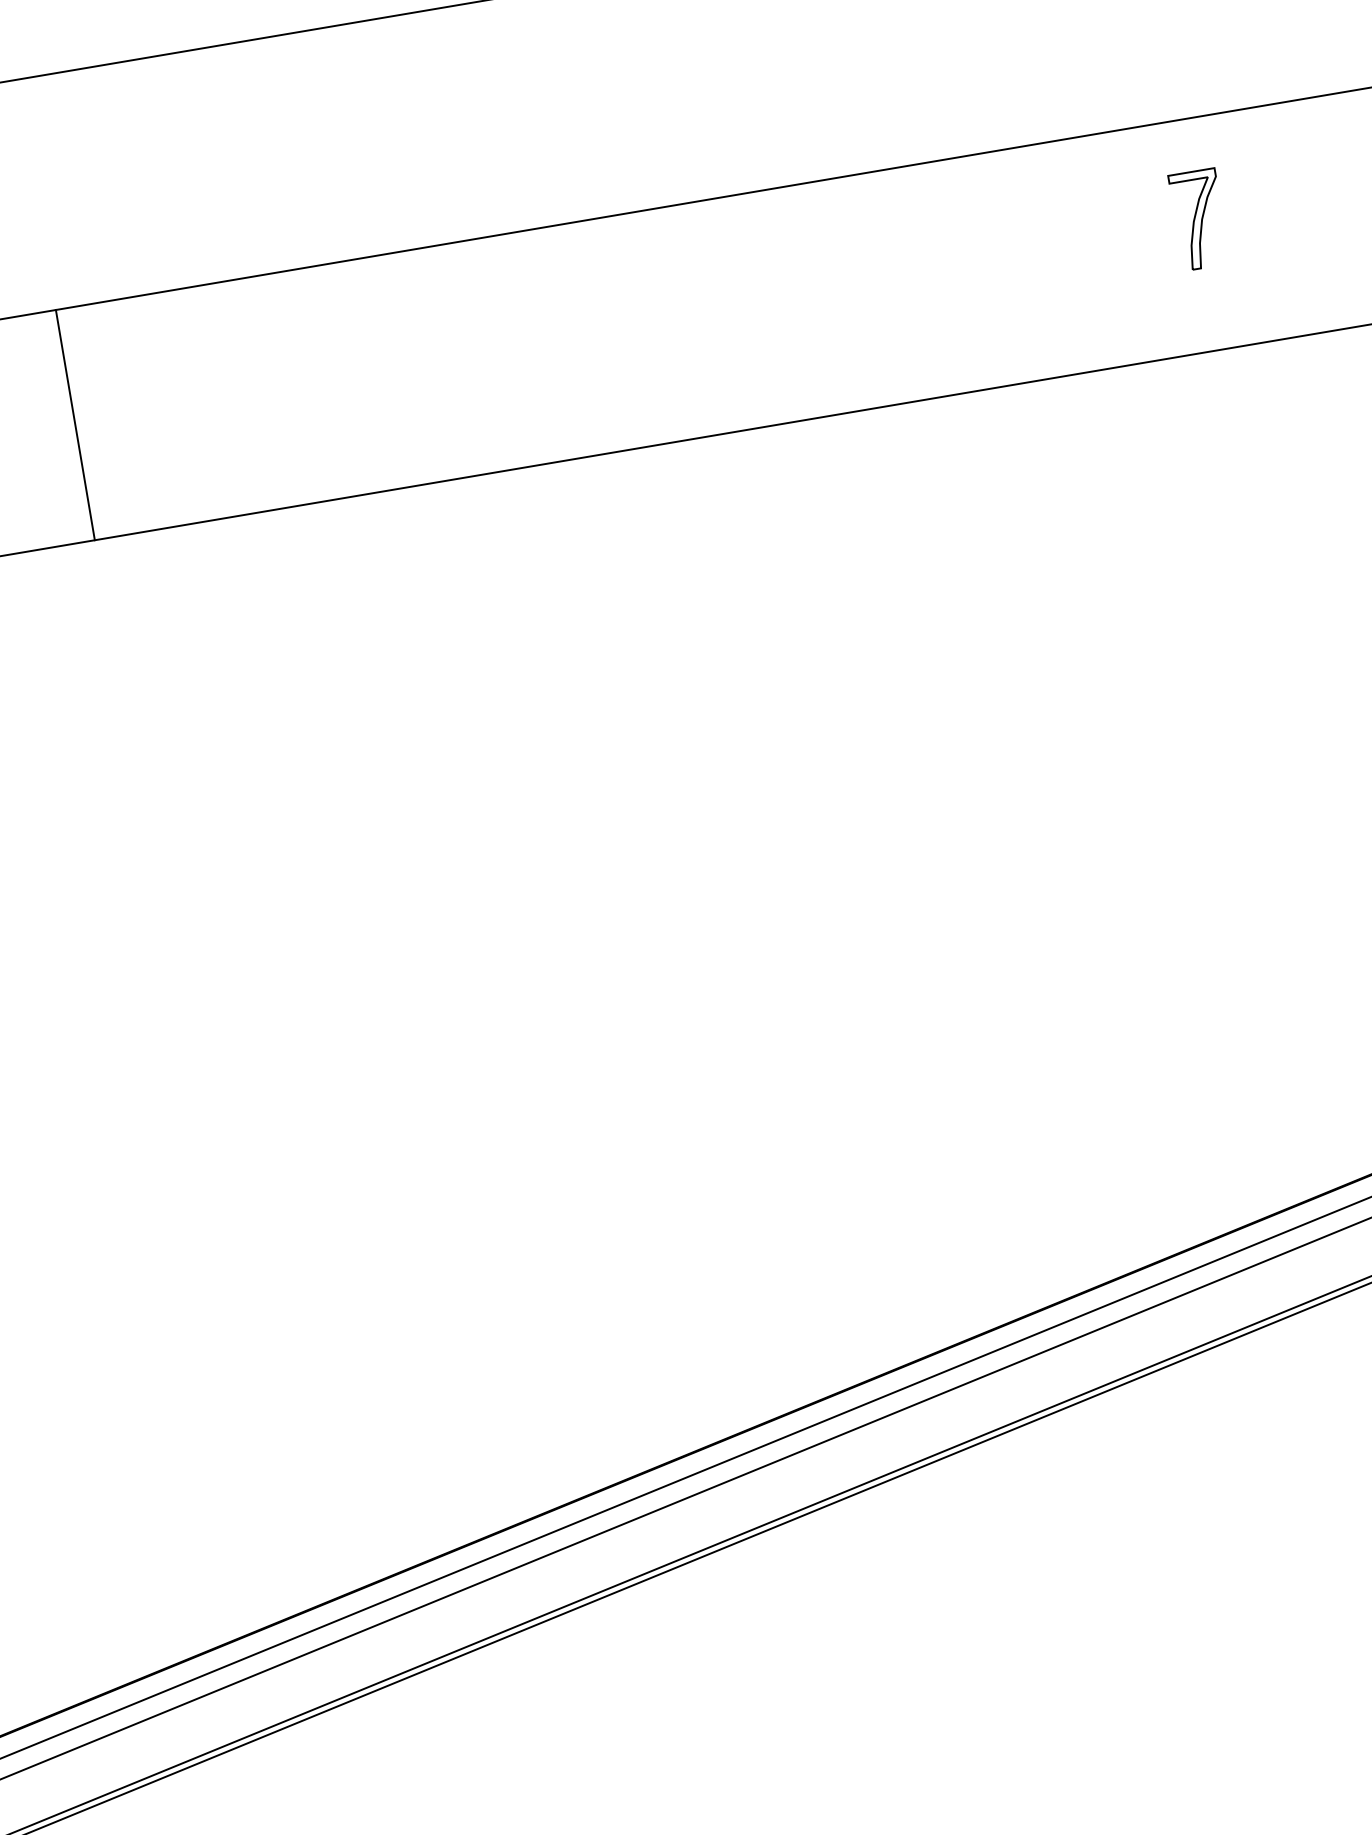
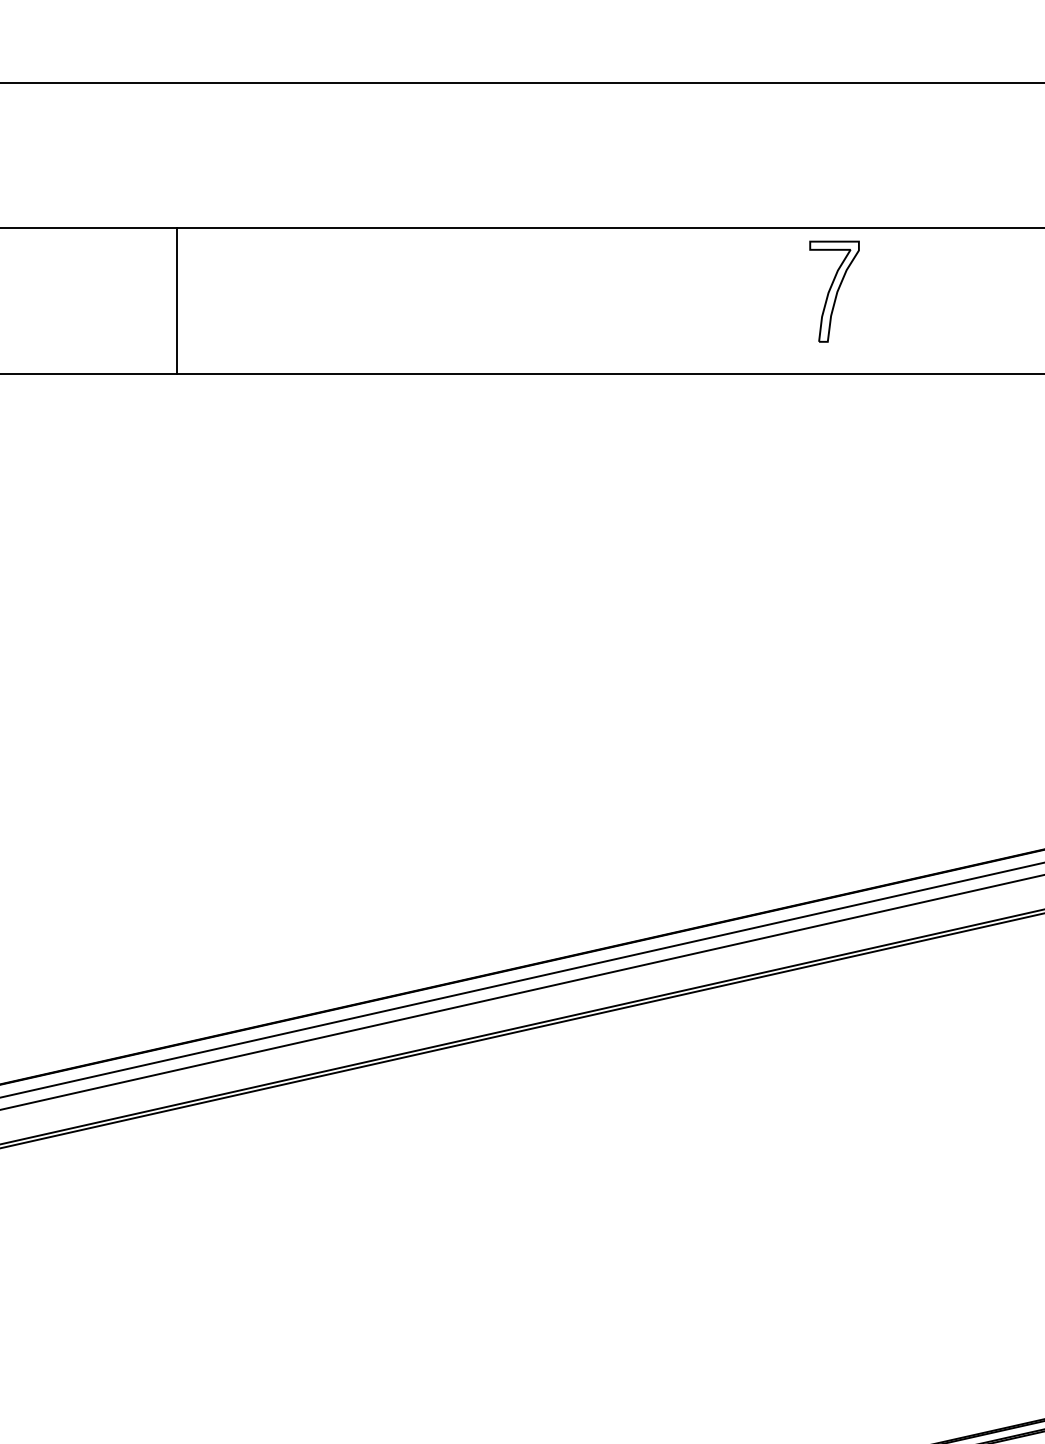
part: (1199, 219) -> (834, 291), size x1.67
line: (74, 424) -> (176, 300), moved

